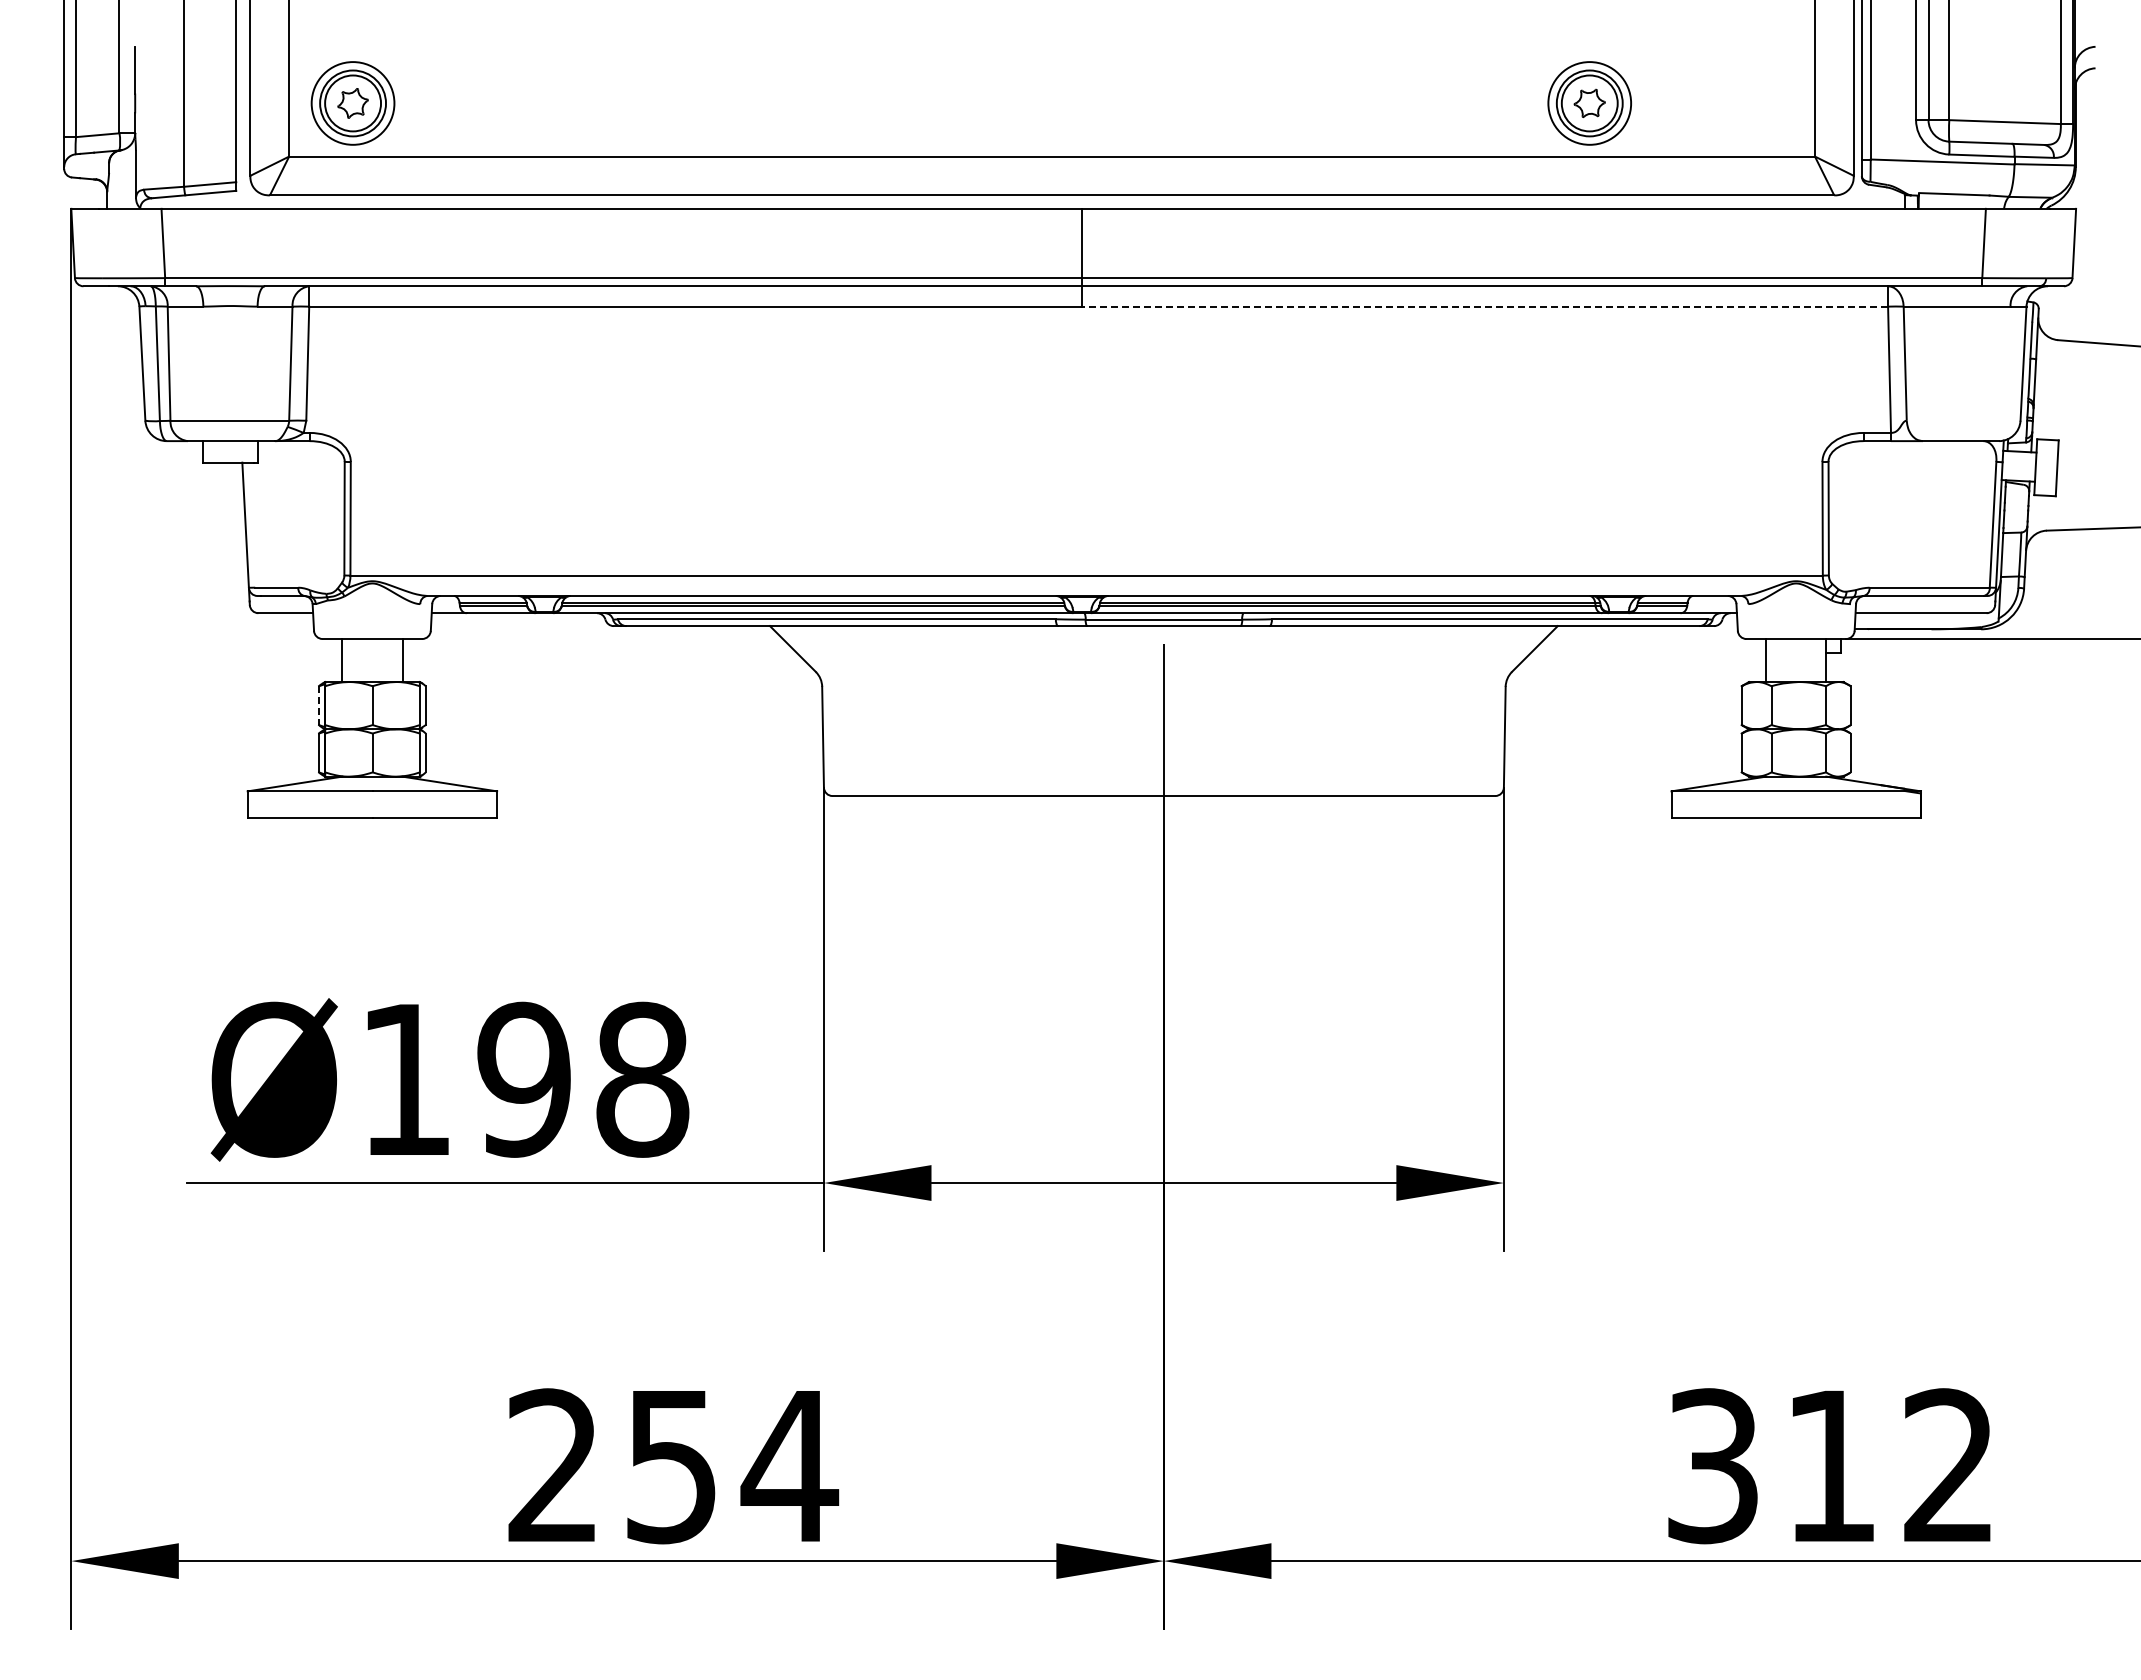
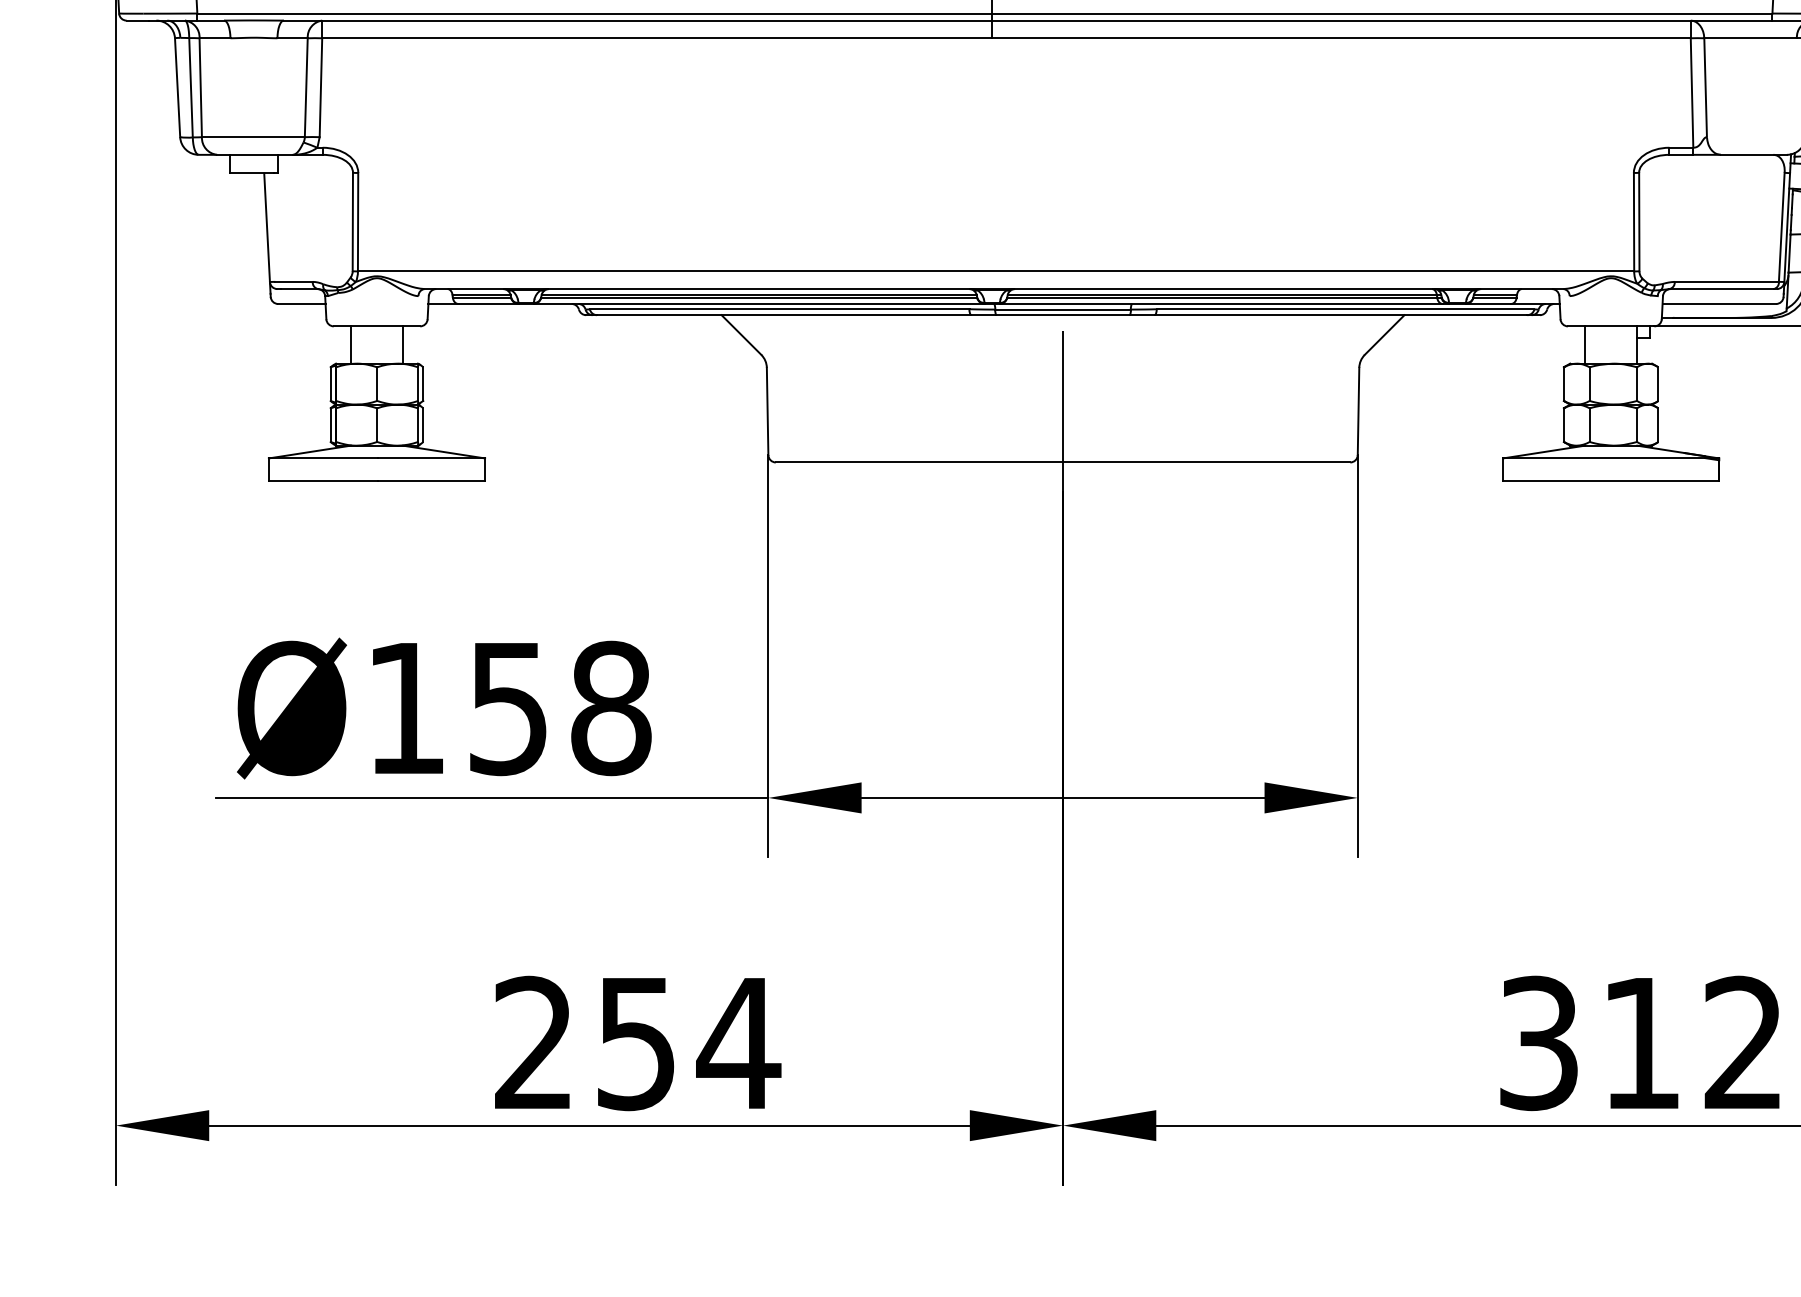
line: (1485, 306) -> (1341, 38), dashed -> solid
line: (319, 706) -> (331, 384), dashed -> solid
text: (523, 1079) -> (507, 708), Ø198 -> Ø158

